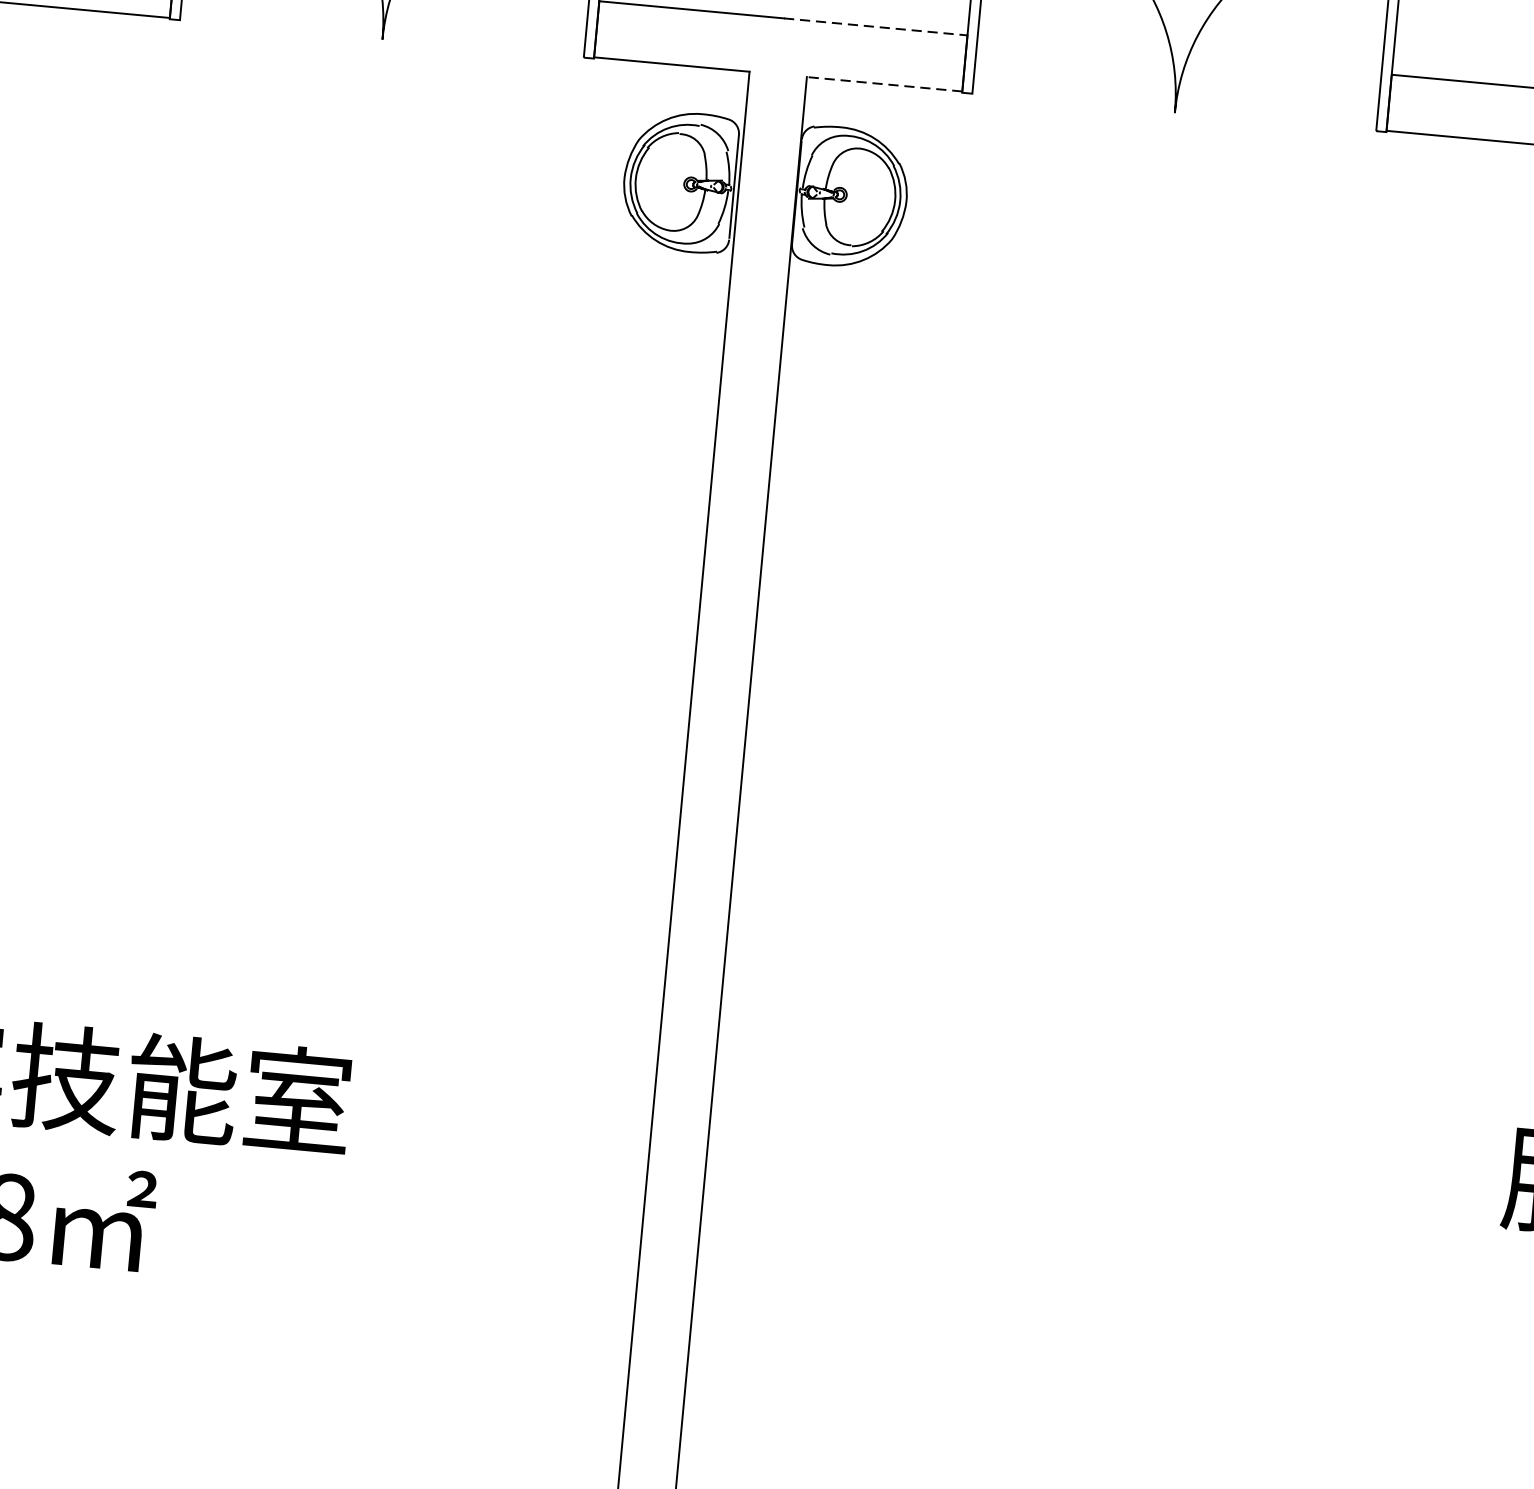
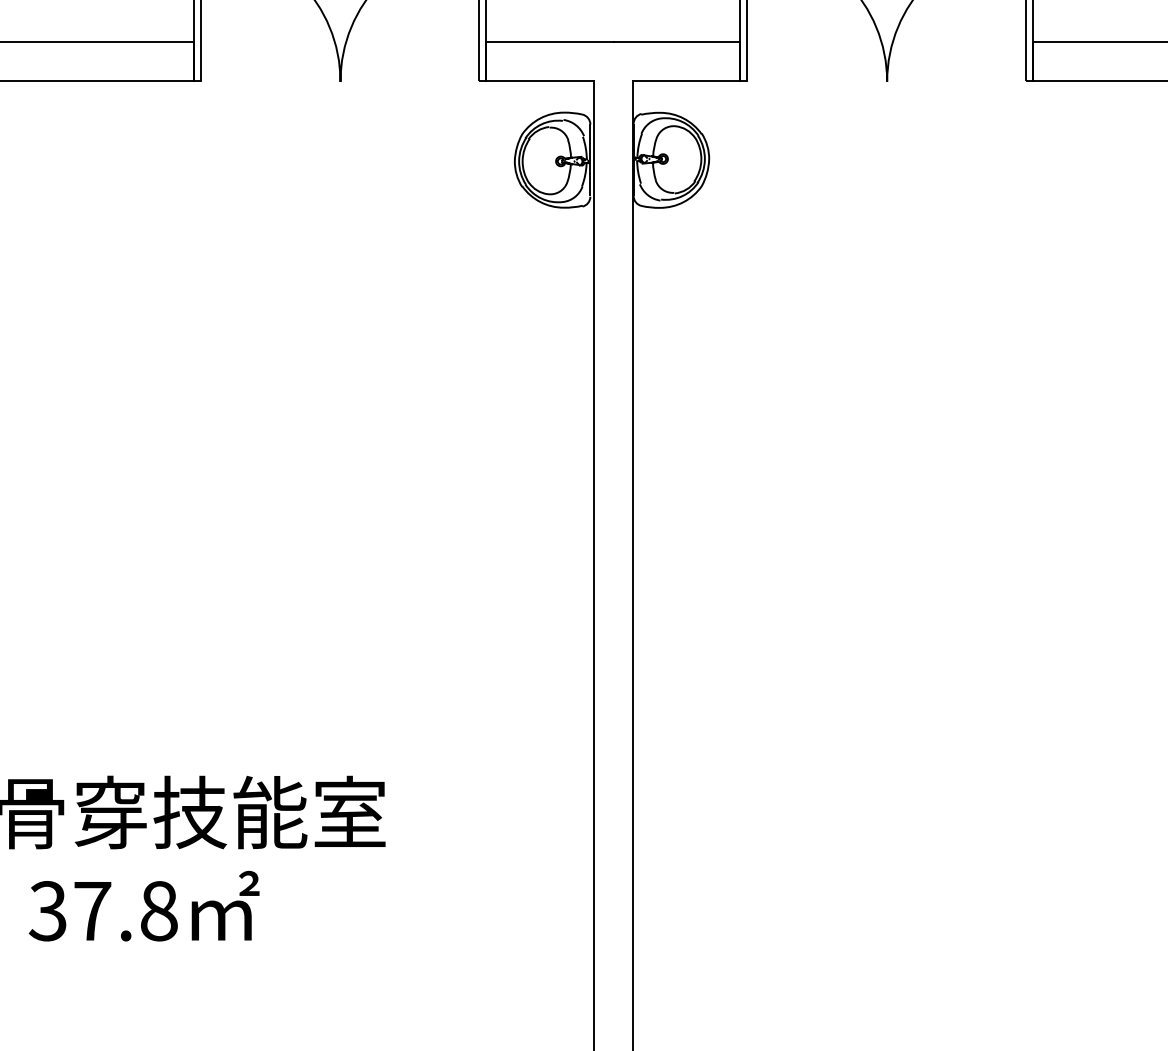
line: (876, 26) -> (677, 41), dashed -> solid
line: (884, 84) -> (686, 80), dashed -> solid

